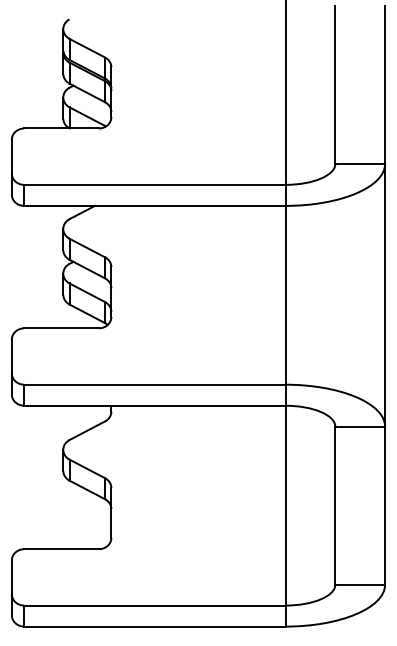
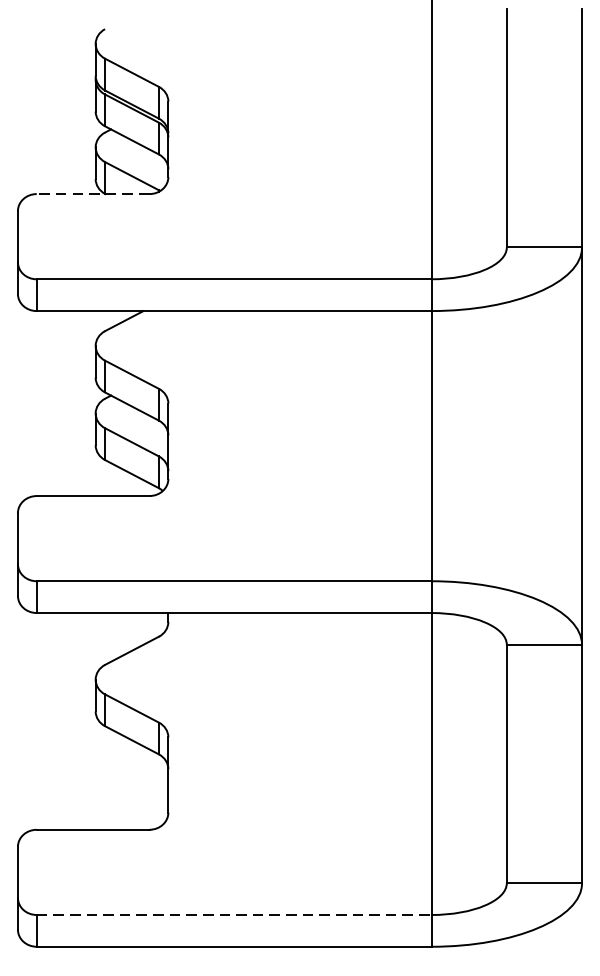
line: (61, 128) -> (92, 194), solid -> dashed
line: (154, 605) -> (233, 914), solid -> dashed

